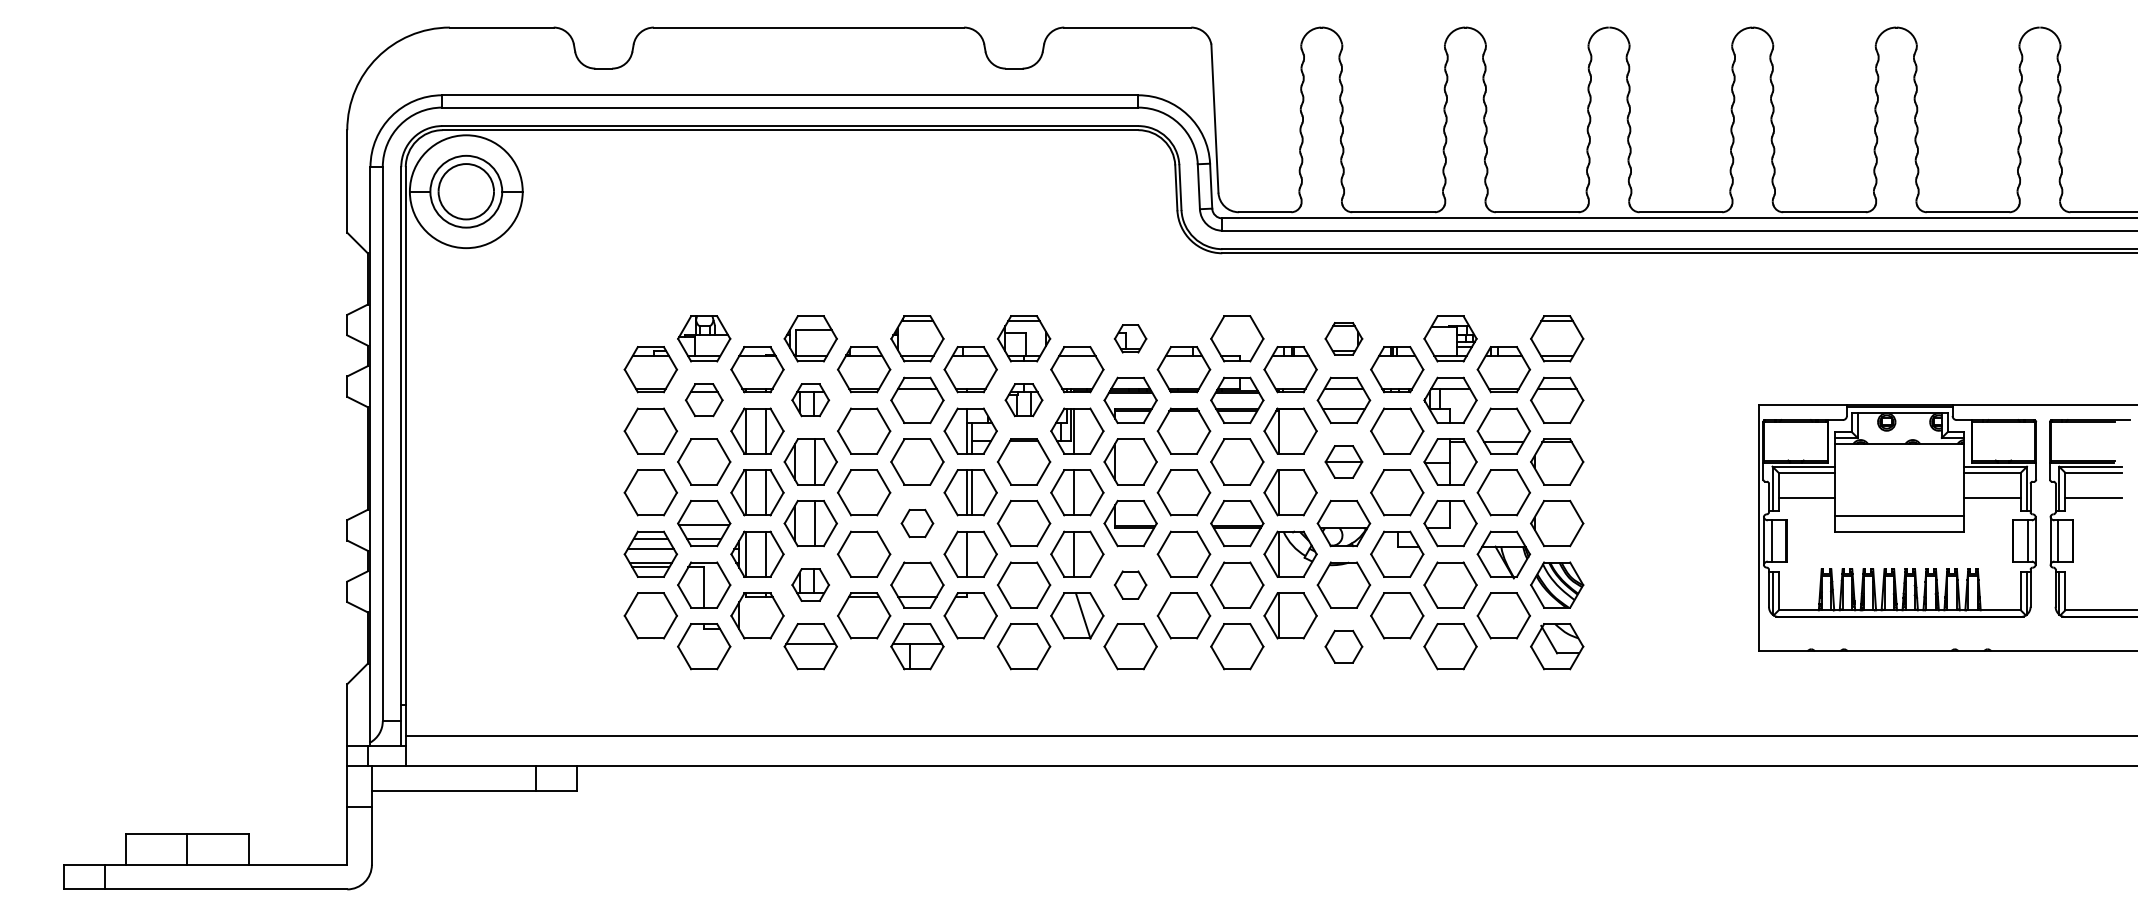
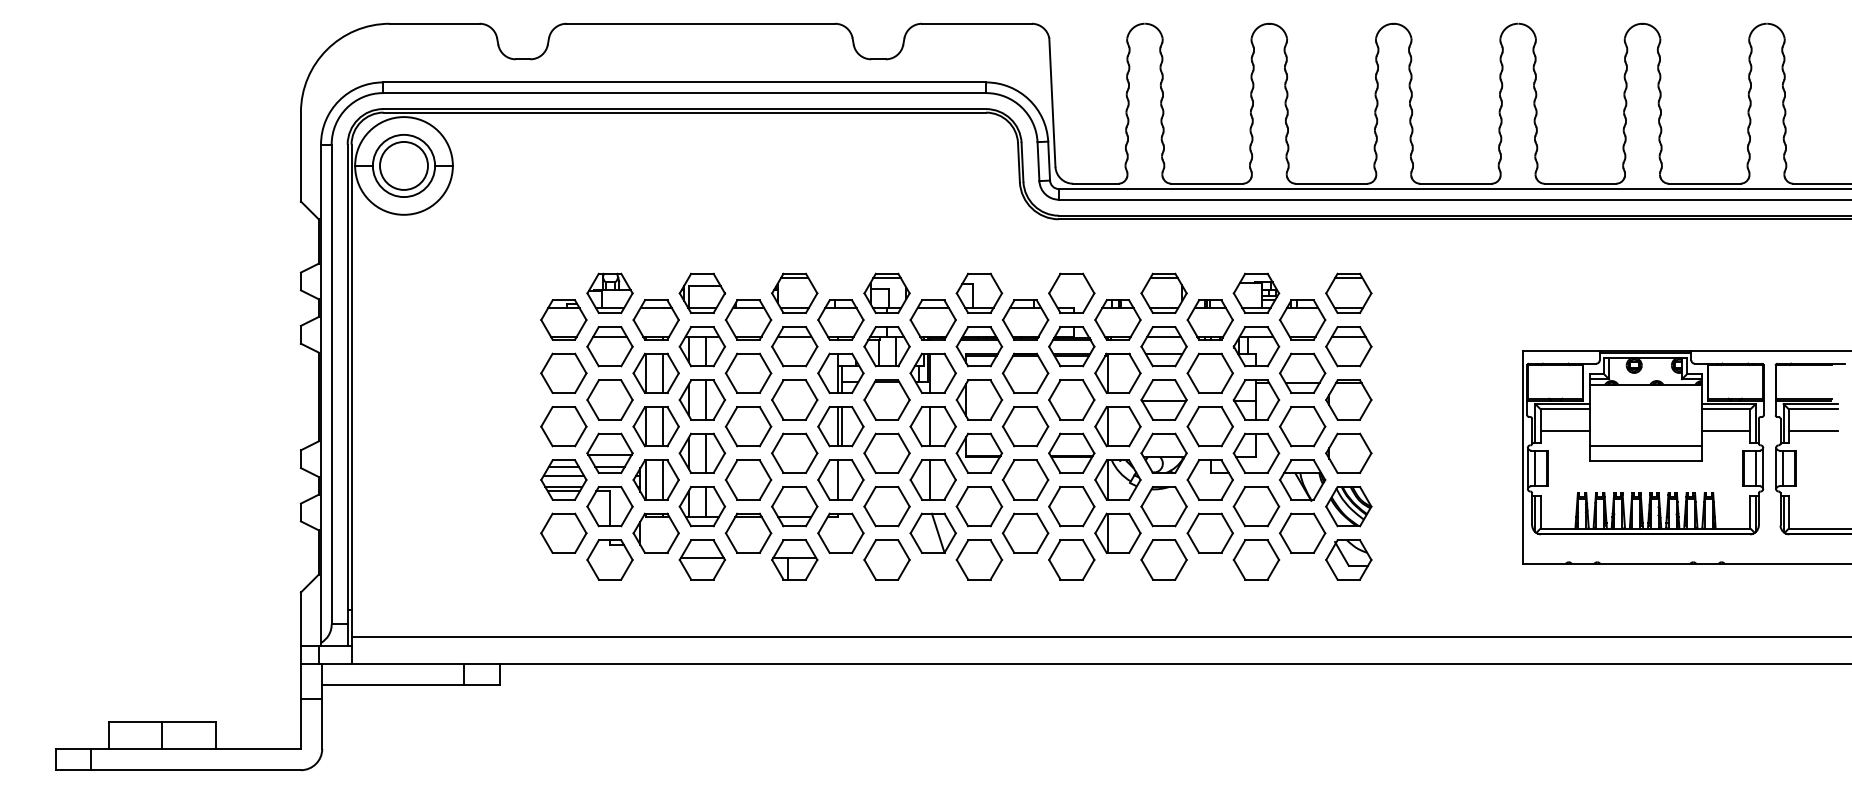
part: (1130, 338) -> (979, 293), size x1.67
part: (1343, 338) -> (1163, 293), size x1.43
part: (704, 399) -> (610, 345), size x1.43
part: (810, 399) -> (702, 345), size x1.43
part: (1023, 399) -> (886, 345), size x1.43
part: (1343, 461) -> (1163, 399), size x1.43
part: (917, 523) -> (794, 453), size x1.67
part: (810, 584) -> (702, 506), size x1.43
part: (1130, 584) -> (979, 506), size x1.67
part: (1343, 646) -> (1163, 559), size x1.43

